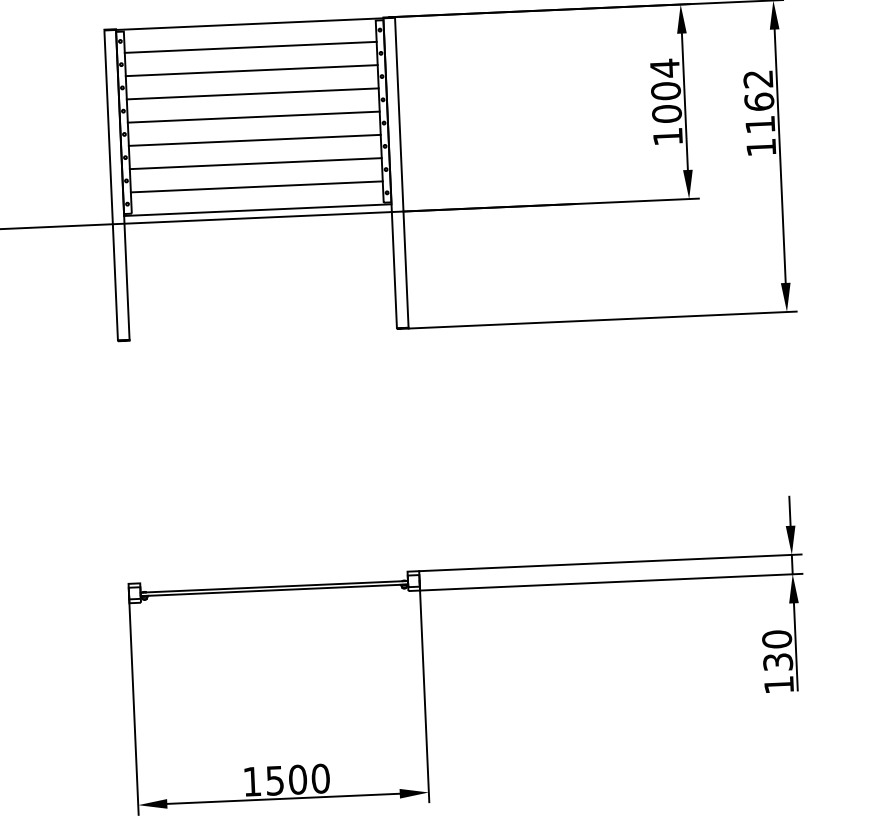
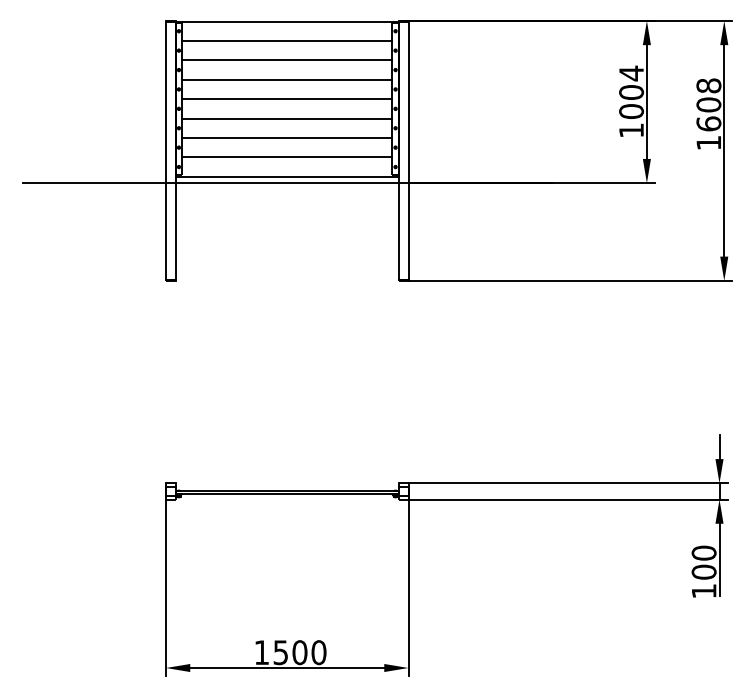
text: (758, 101) -> (708, 104), 1162 -> 1608
text: (777, 661) -> (703, 571), 130 -> 100

